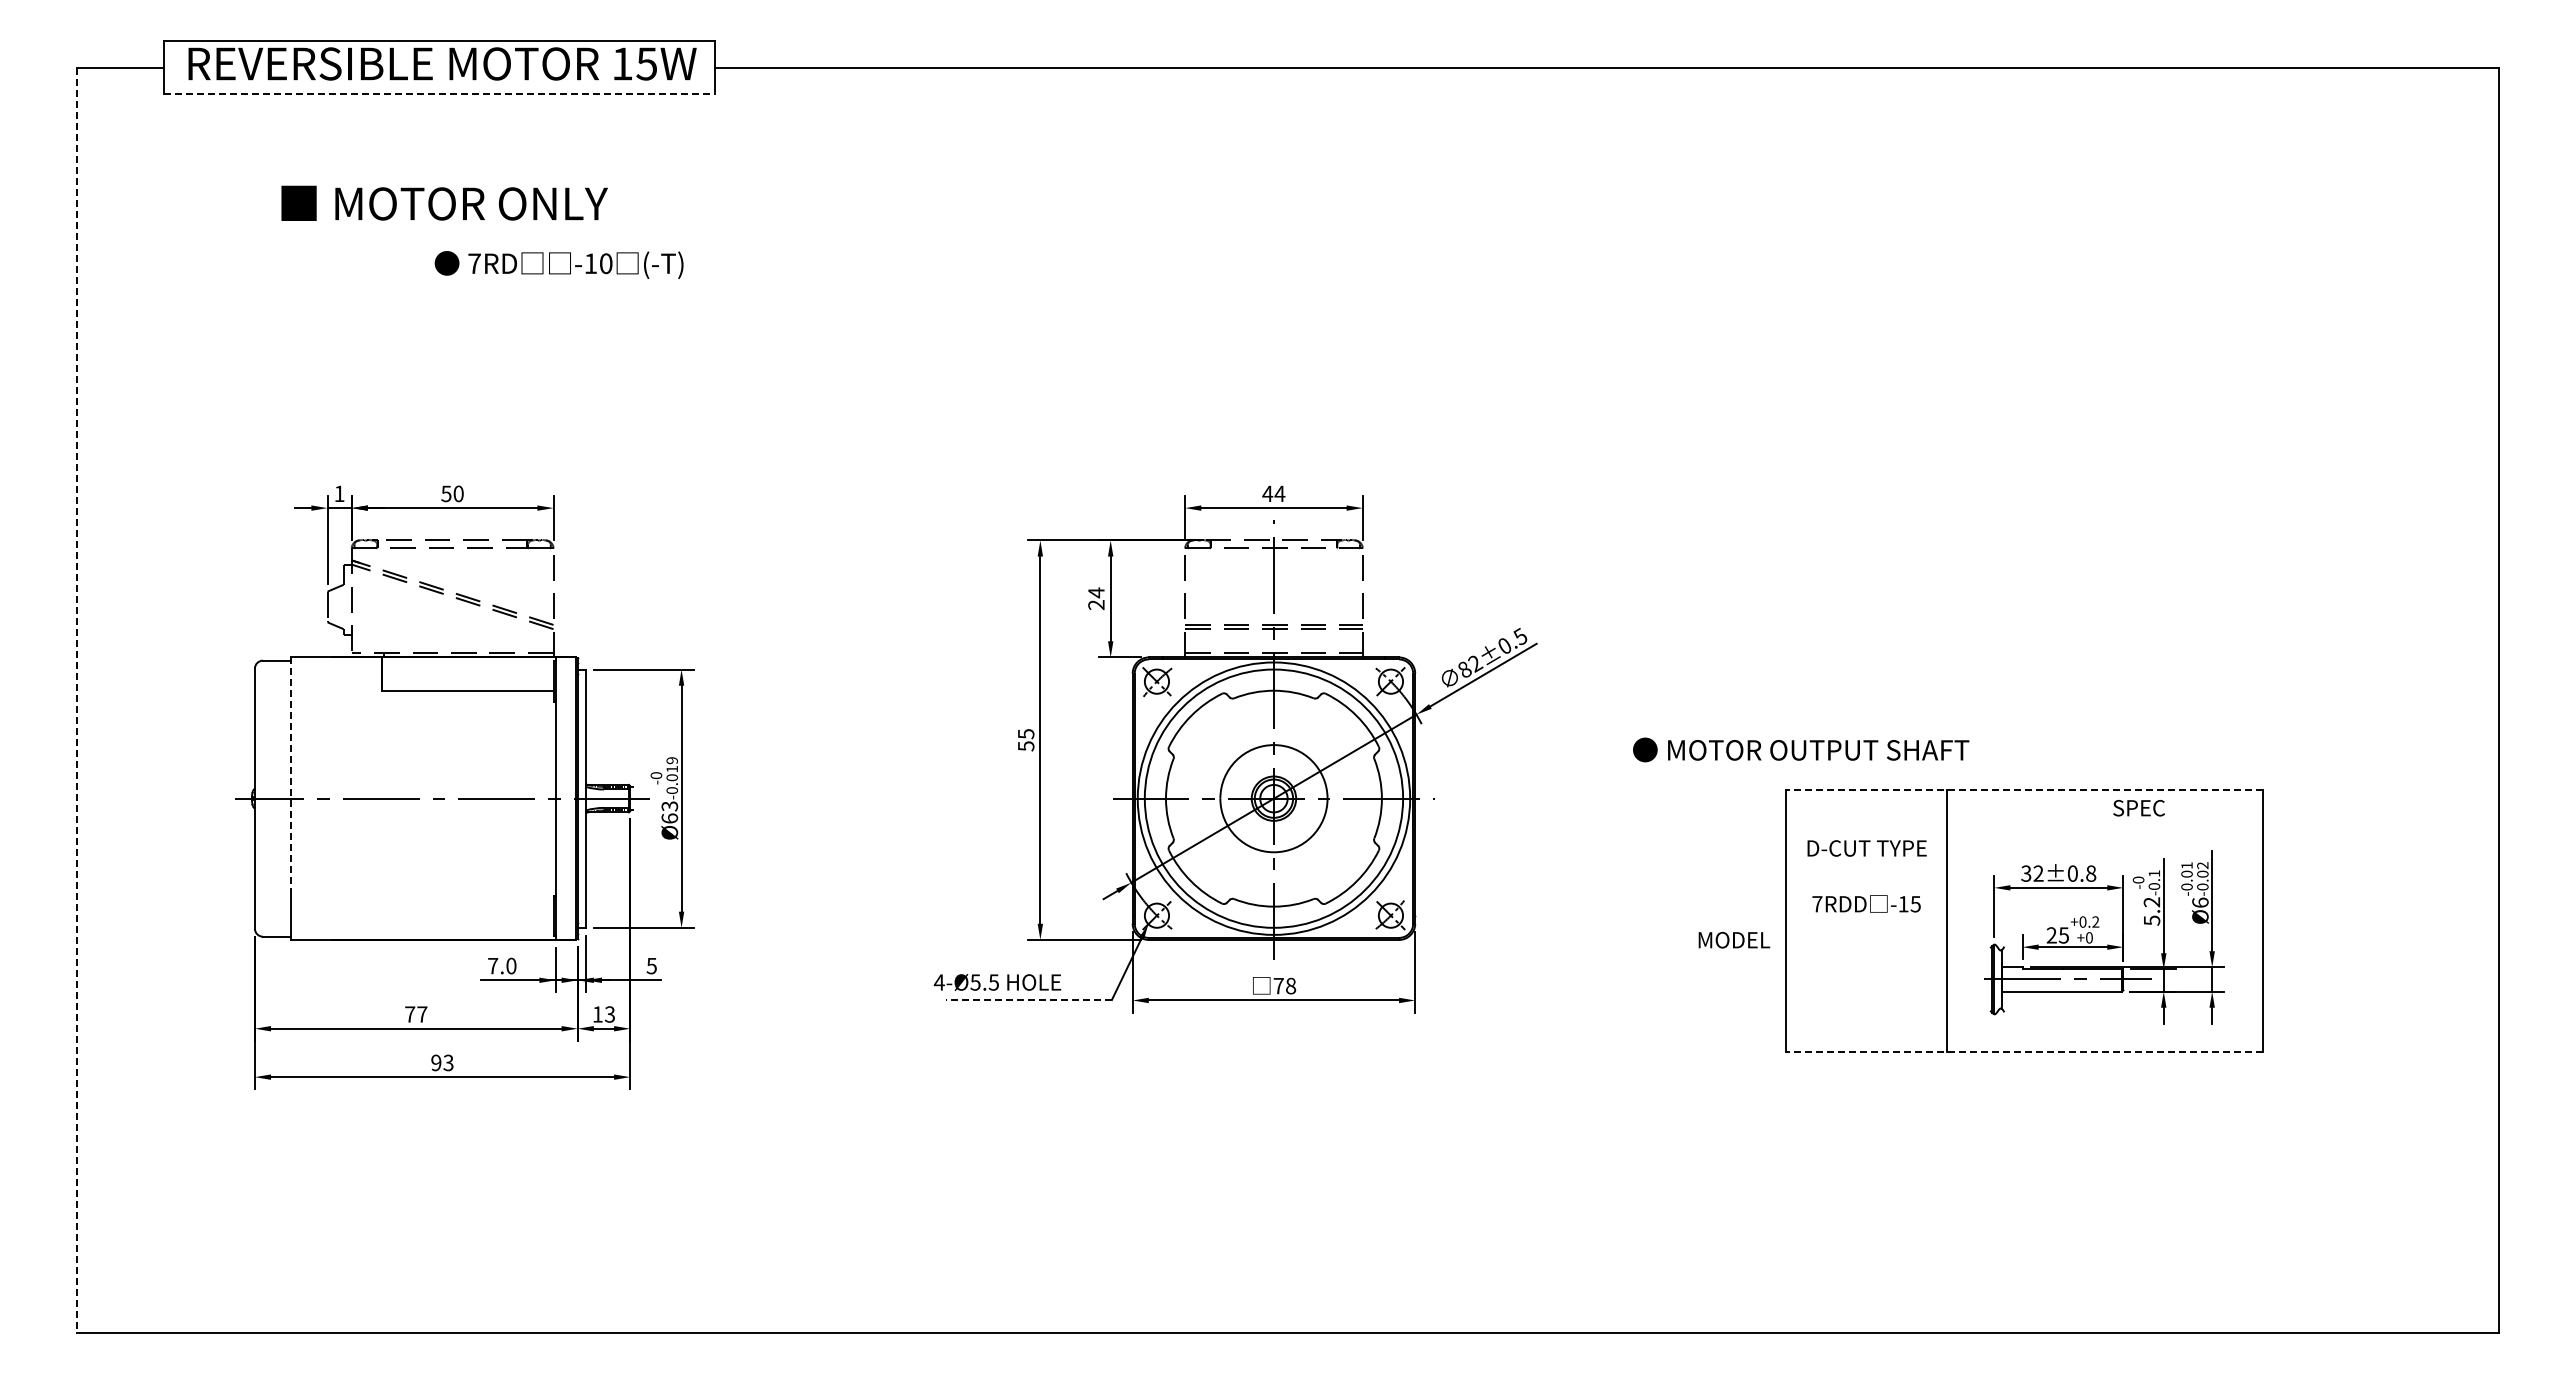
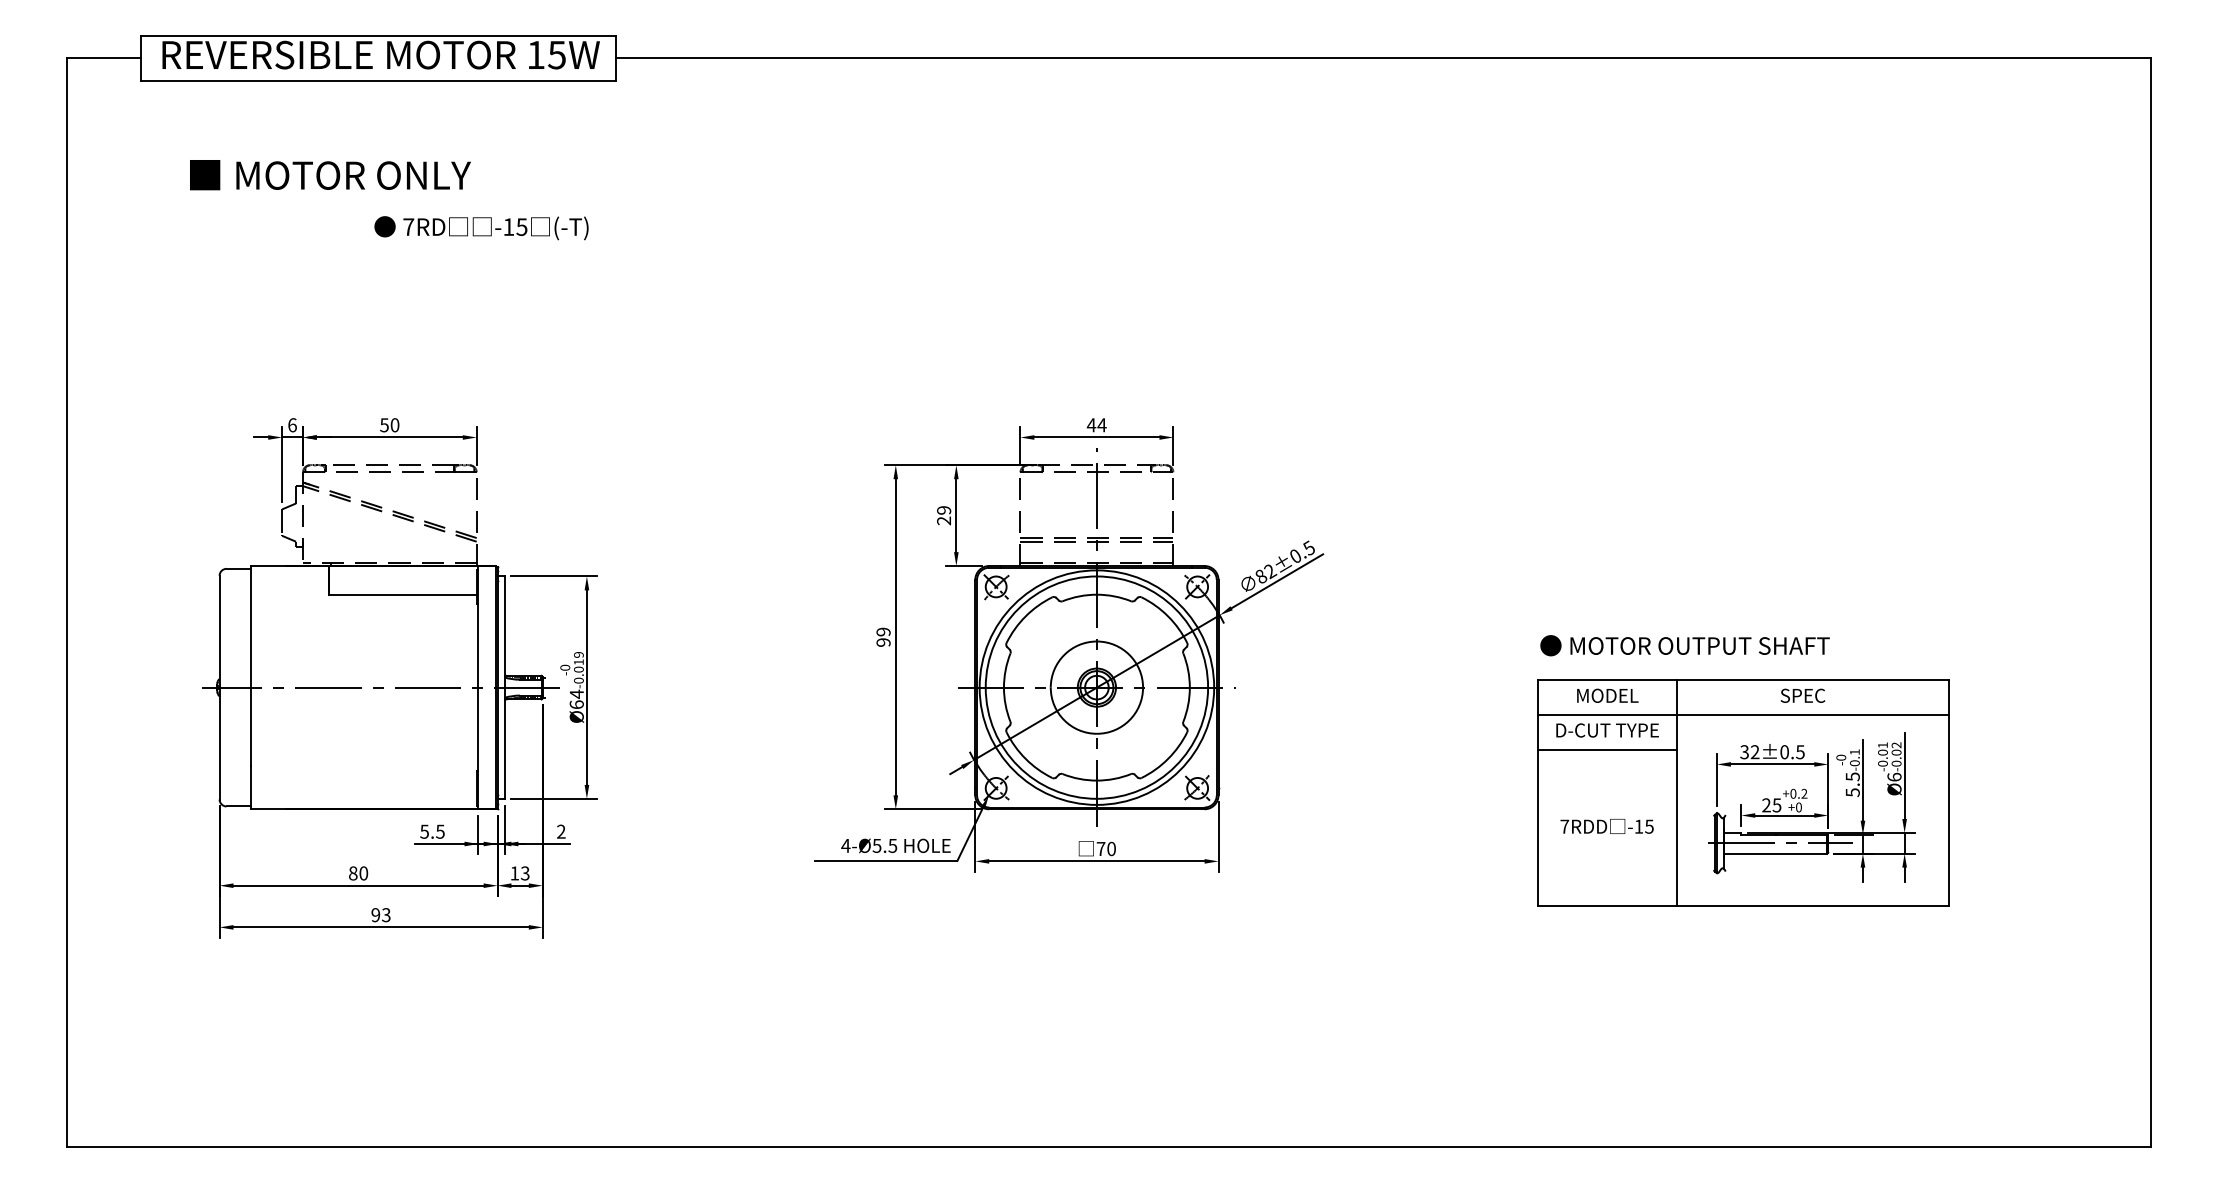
line: (439, 94) -> (378, 81), dashed -> solid
text: (444, 202) -> (330, 174), moved
text: (605, 263) -> (521, 226), -10 -> -15
text: (339, 493) -> (292, 424), 1 -> 6
text: (1096, 592) -> (944, 510), 24 -> 29
line: (77, 700) -> (66, 603), dashed -> solid
text: (1025, 740) -> (883, 637), 55 -> 99
text: (1801, 749) -> (1685, 645), moved
line: (291, 774) -> (251, 666), dashed -> solid
line: (2024, 789) -> (1743, 679), dashed -> solid
text: (669, 806) -> (576, 694), Ø63 -> Ø64
text: (2138, 808) -> (1802, 696), moved
line: (2024, 830) -> (1743, 715), added
line: (1866, 870) -> (1607, 749), added
text: (2091, 873) -> (1800, 752), 32±0.8 -> 32±0.5
text: (2151, 902) -> (1852, 777), 5.2 -> 5.5
text: (1866, 903) -> (1607, 826), moved
text: (1734, 940) -> (1607, 696), moved
text: (501, 965) -> (431, 831), 7.0 -> 5.5
text: (651, 965) -> (561, 831), 5 -> 2
text: (997, 982) -> (895, 845), moved
text: (1291, 986) -> (1112, 849), 78 -> 70
line: (1029, 1000) -> (886, 861), dashed -> solid
text: (416, 1014) -> (358, 873), 77 -> 80
line: (2024, 1051) -> (1743, 905), dashed -> solid

